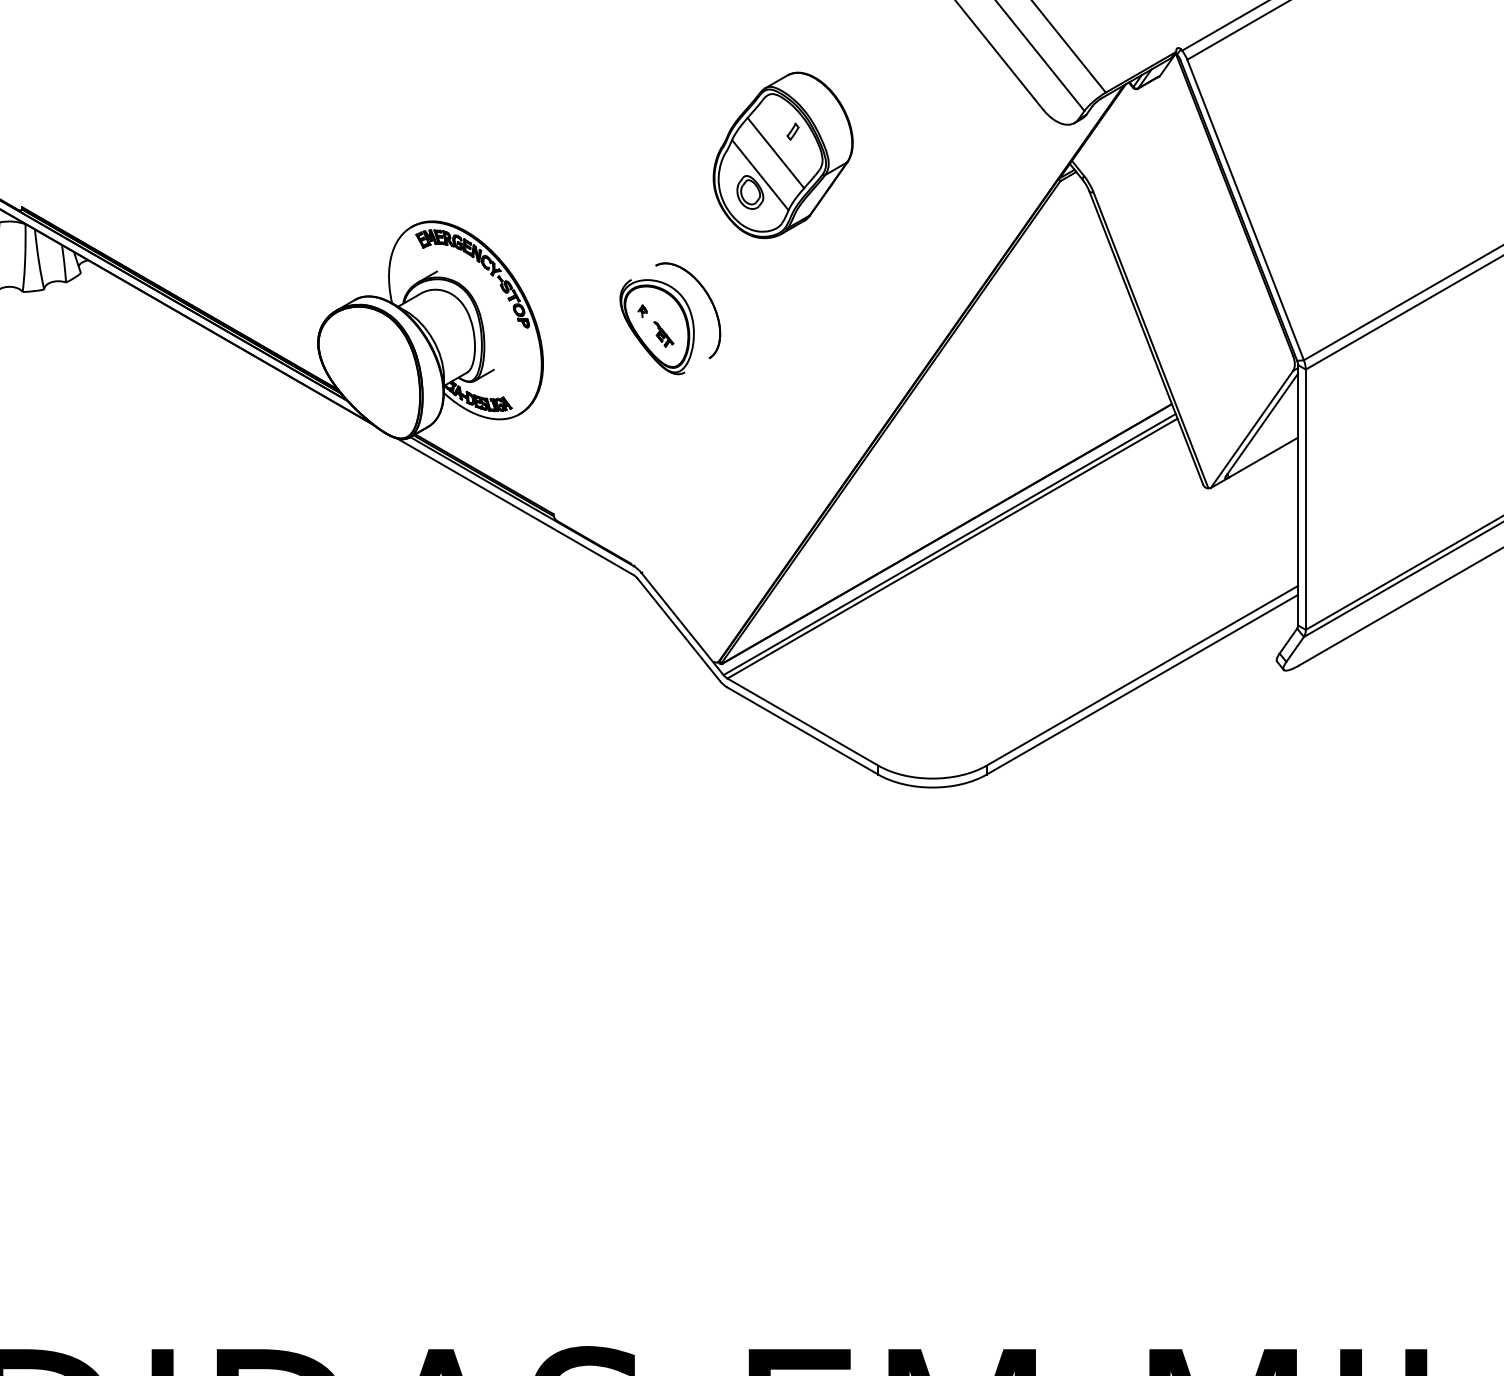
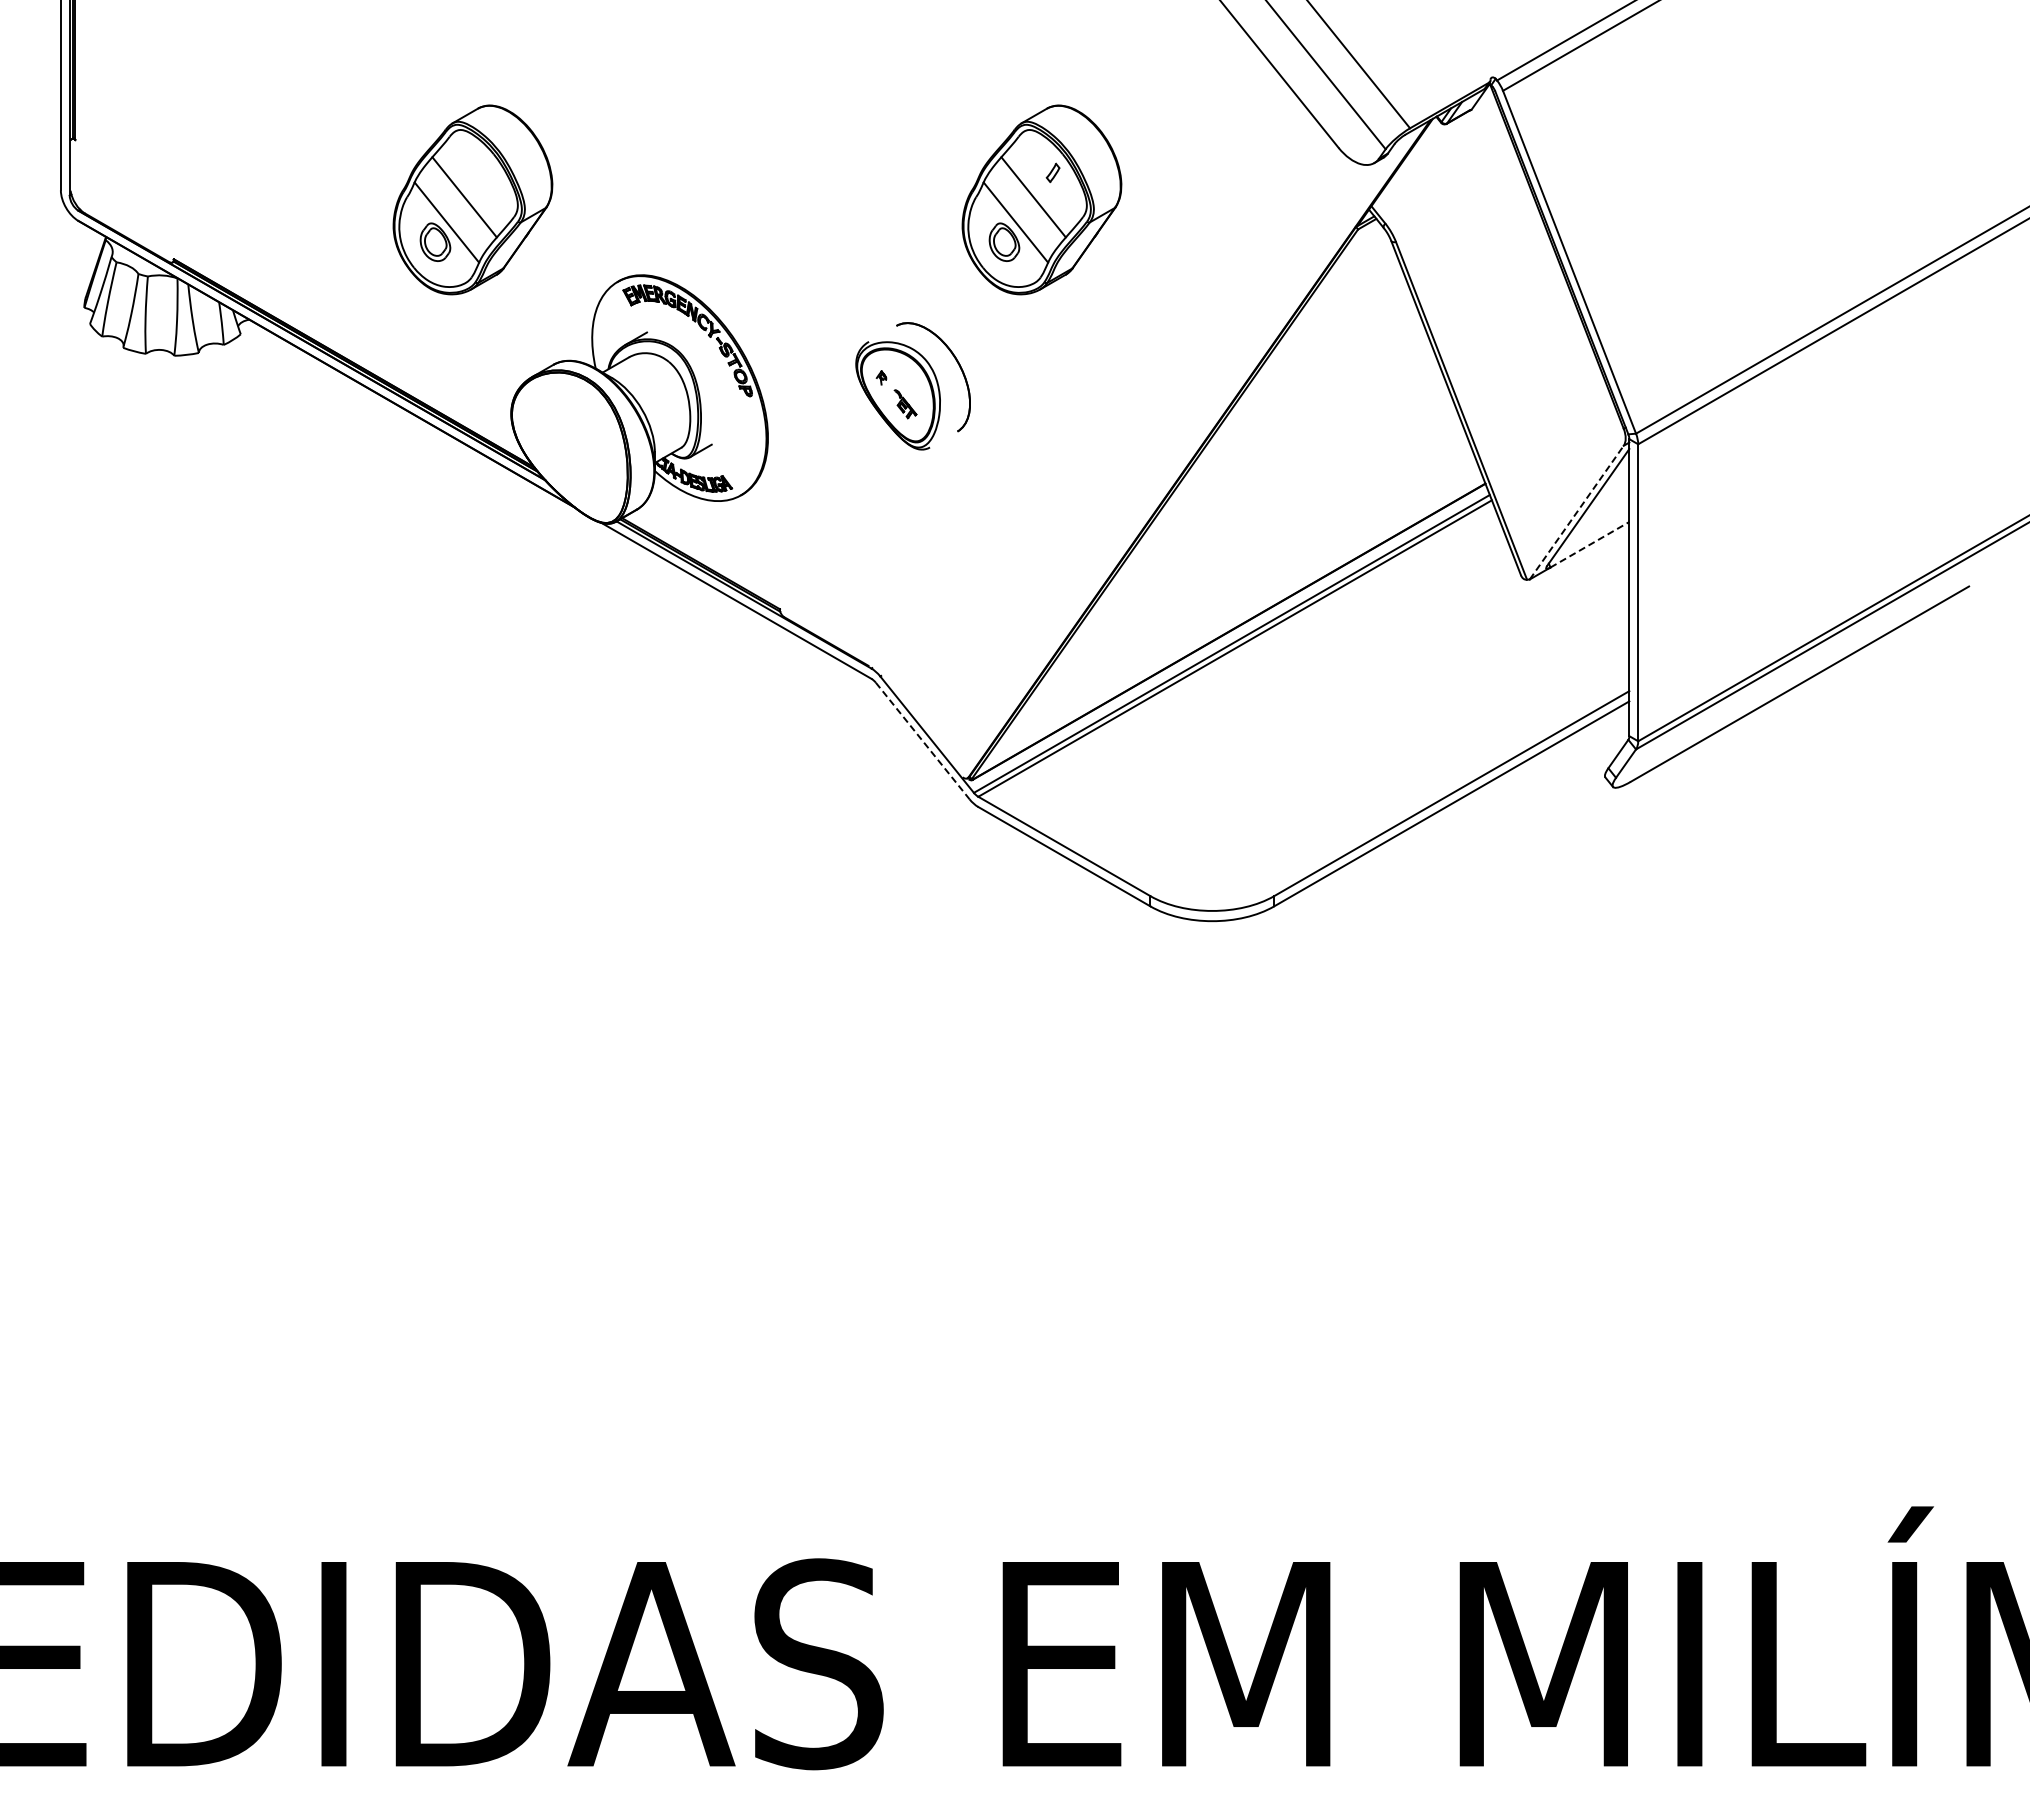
part: (284, 155) -> (472, 199), added
line: (1251, 429) -> (1576, 512), solid -> dashed
line: (1263, 457) -> (1589, 544), solid -> dashed
line: (678, 629) -> (922, 740), solid -> dashed

